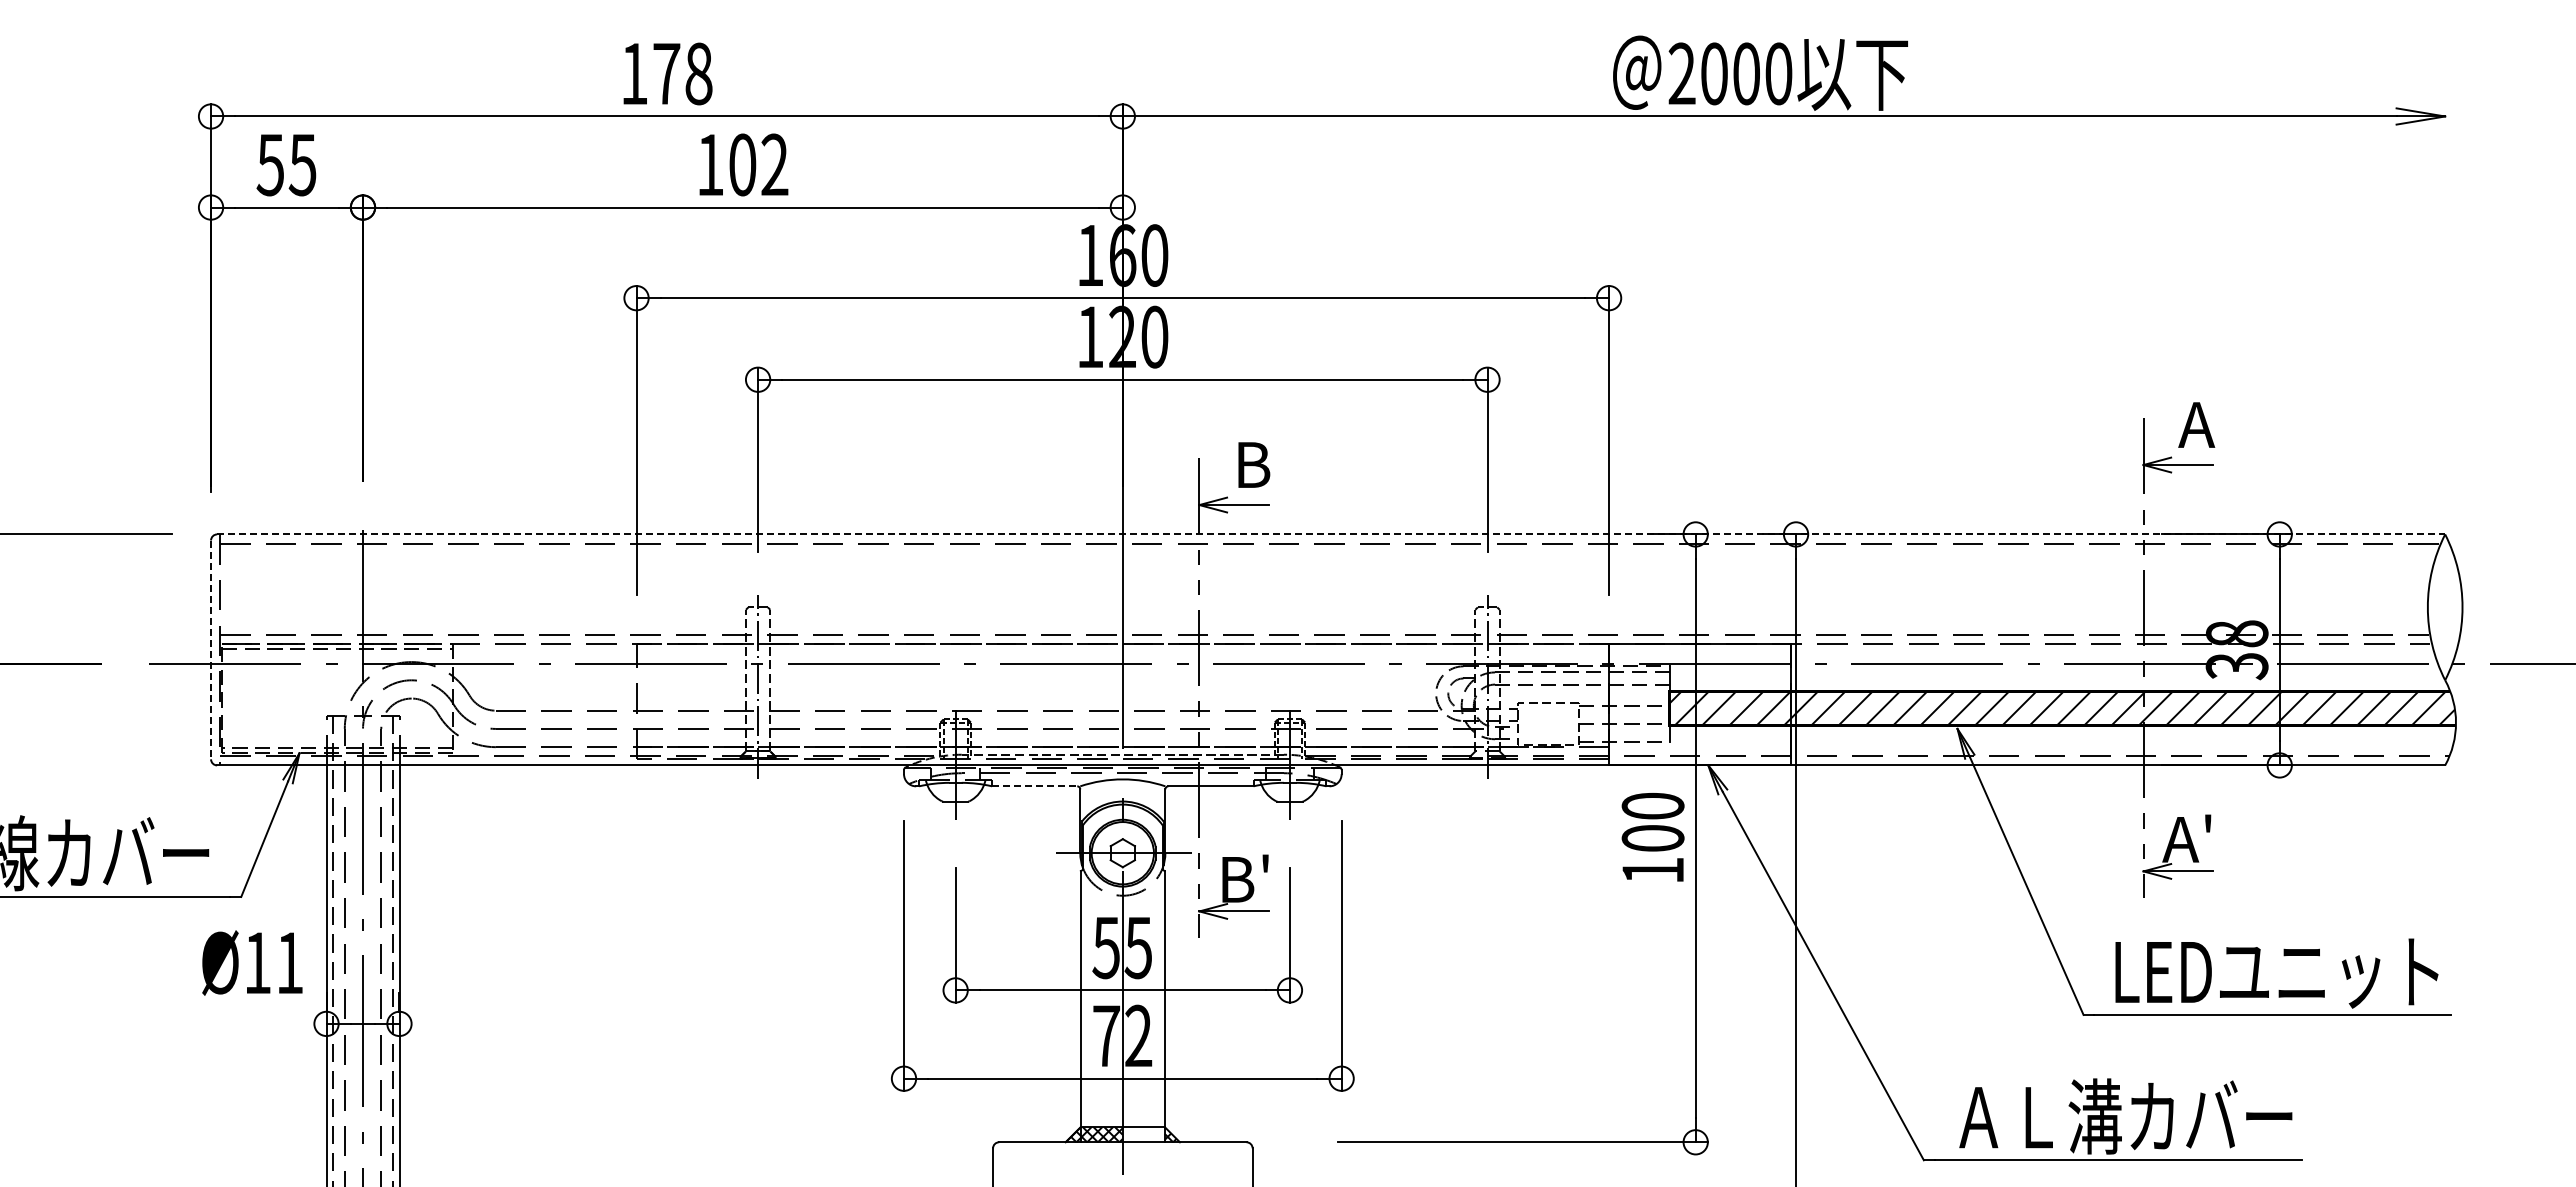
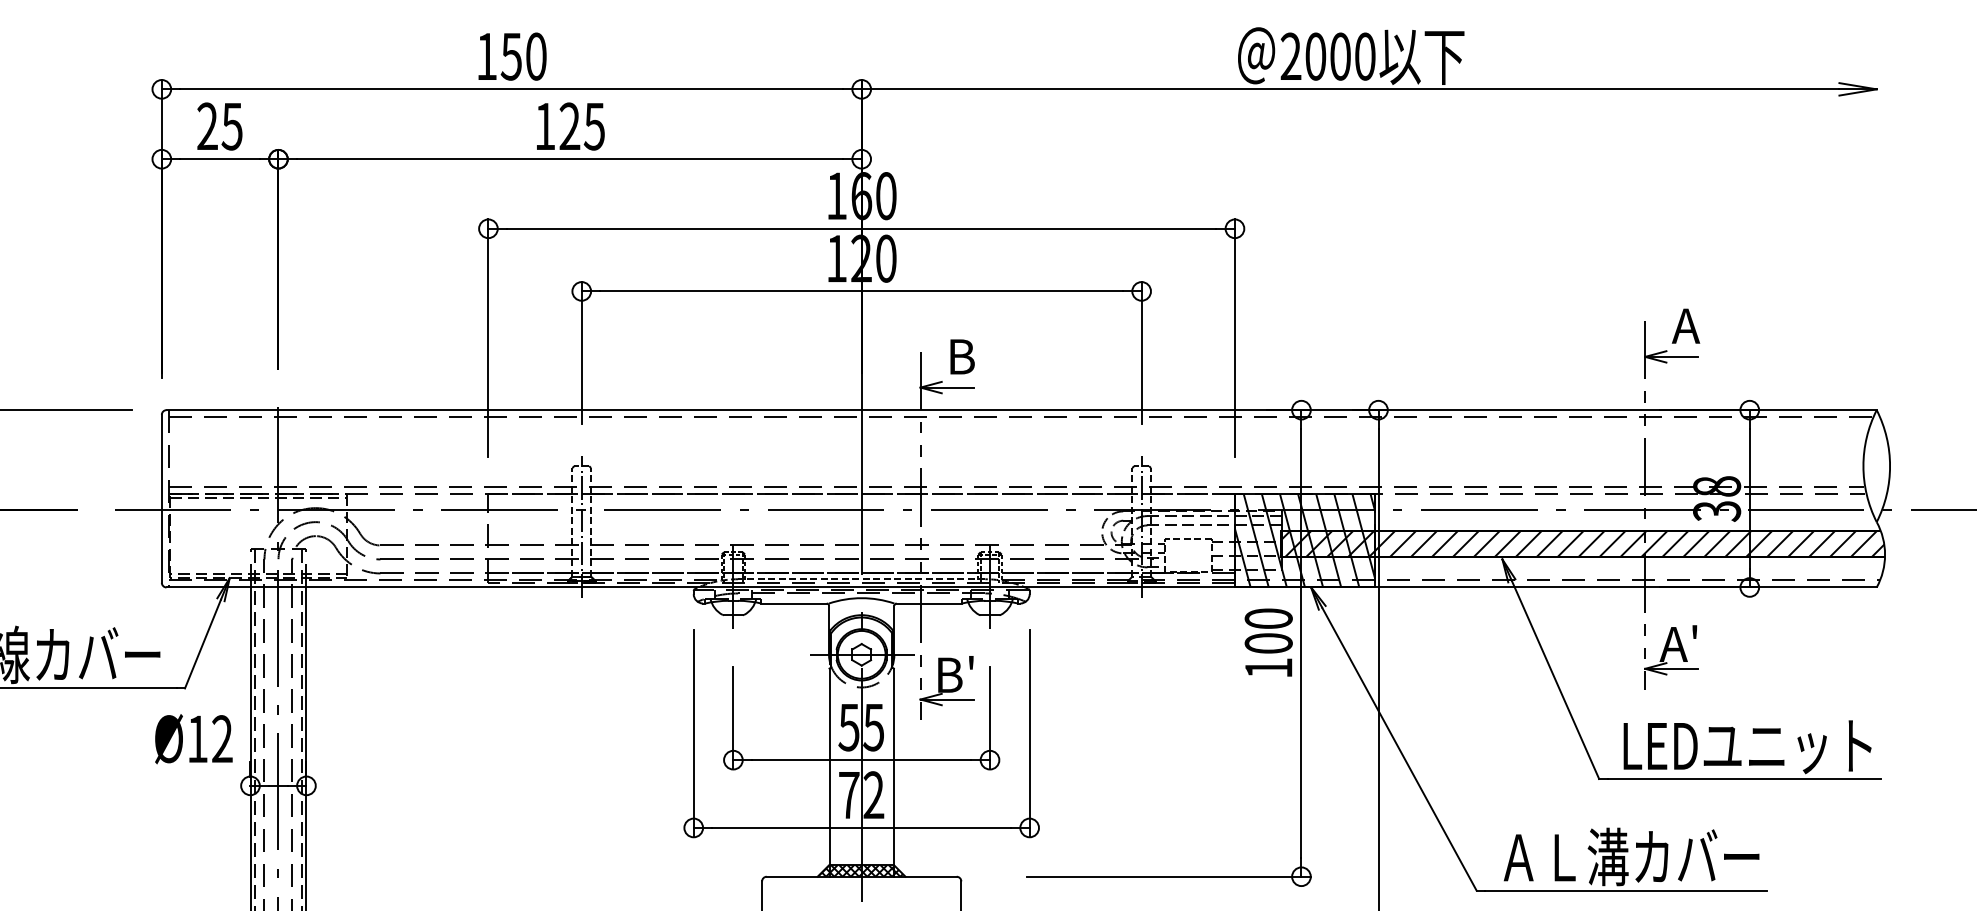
text: (682, 73) -> (523, 56), 178 -> 150
text: (270, 164) -> (207, 126), 55 -> 25
text: (758, 164) -> (582, 126), 102 -> 125
line: (1331, 534) -> (1021, 410), dashed -> solid
line: (211, 650) -> (162, 499), dashed -> solid
hatch: (1700, 704) -> (1305, 540), added
line: (1034, 786) -> (793, 603), dashed -> solid
text: (289, 962) -> (222, 738), Ø11 -> Ø12
hatch: (1143, 1134) -> (877, 870), added

